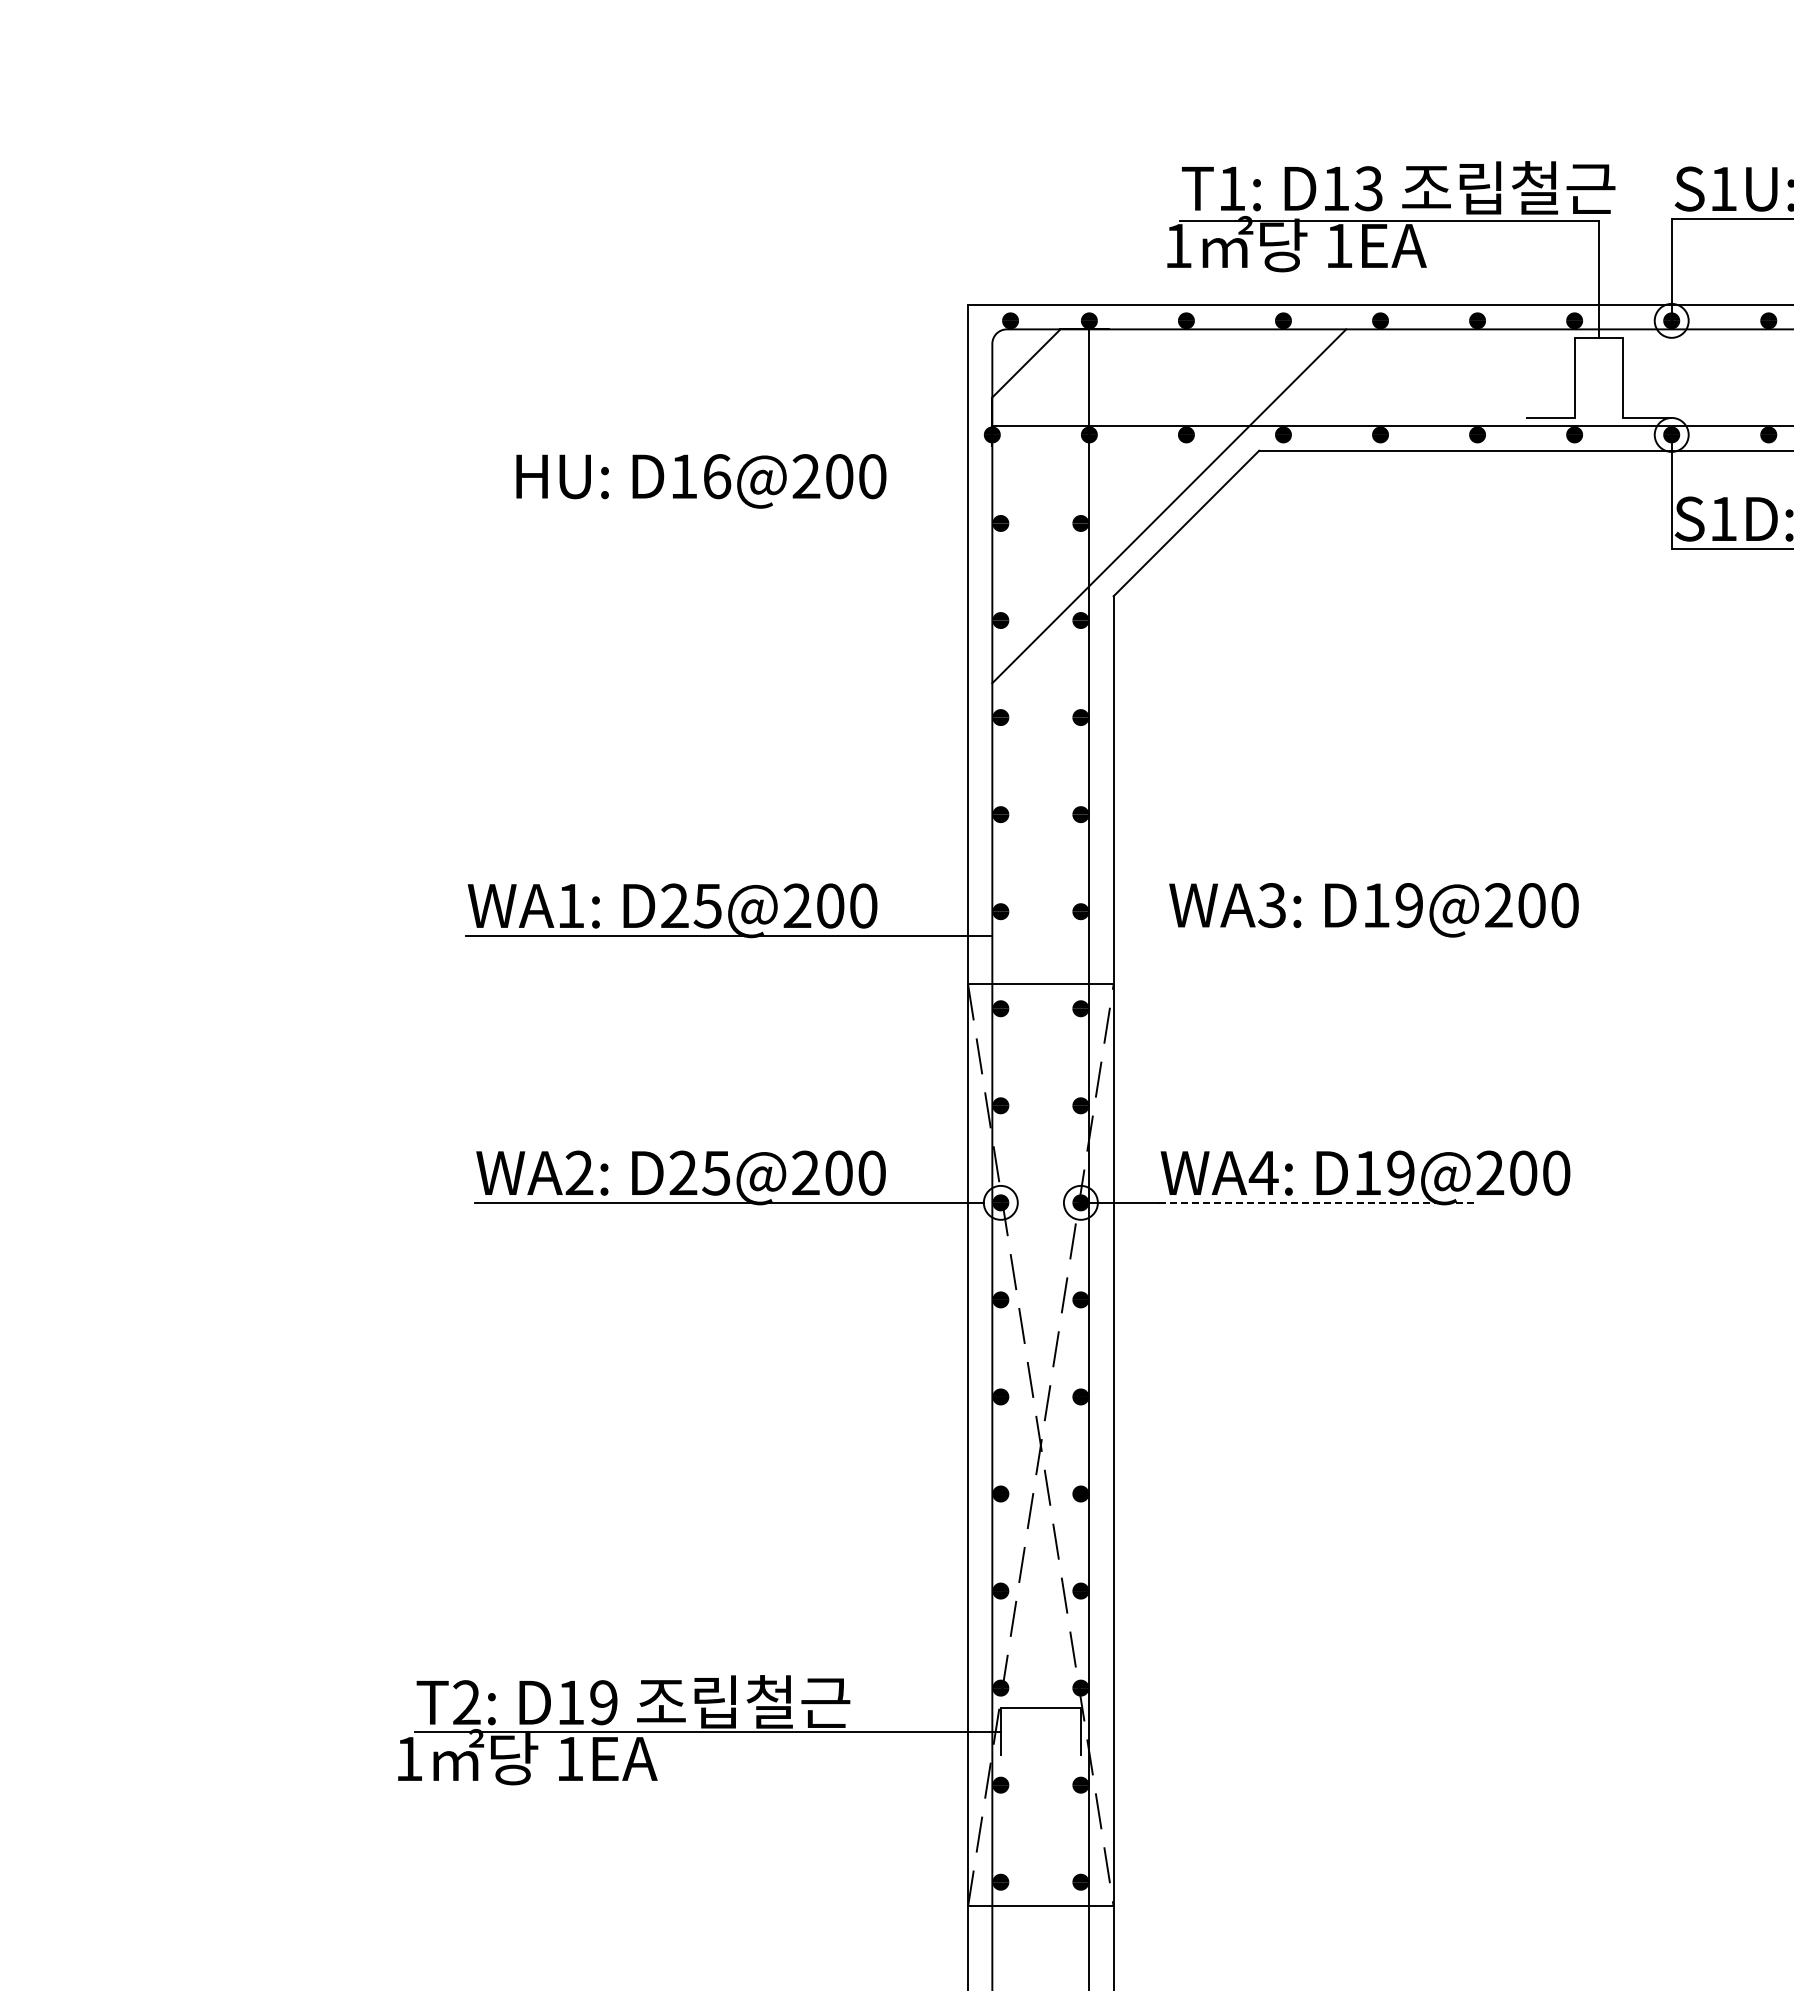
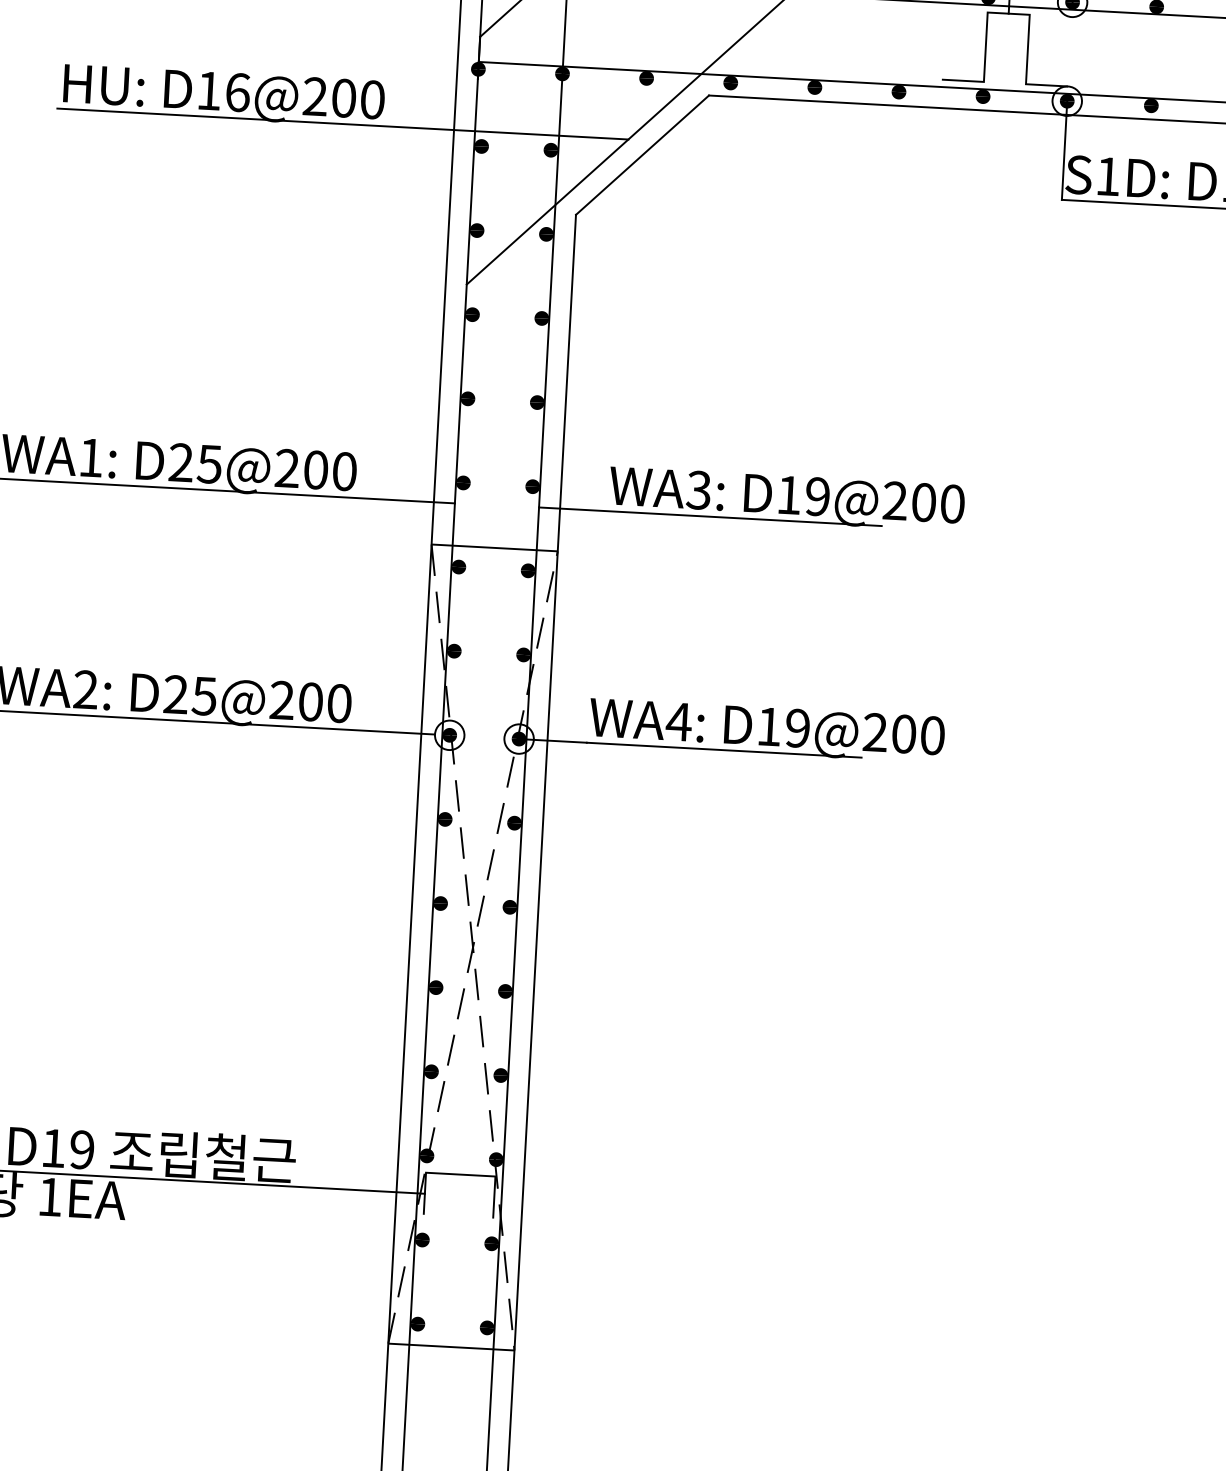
line: (839, 506) -> (342, 124), added
line: (1286, 935) -> (709, 517), added
line: (1318, 1202) -> (725, 749), dashed -> solid

